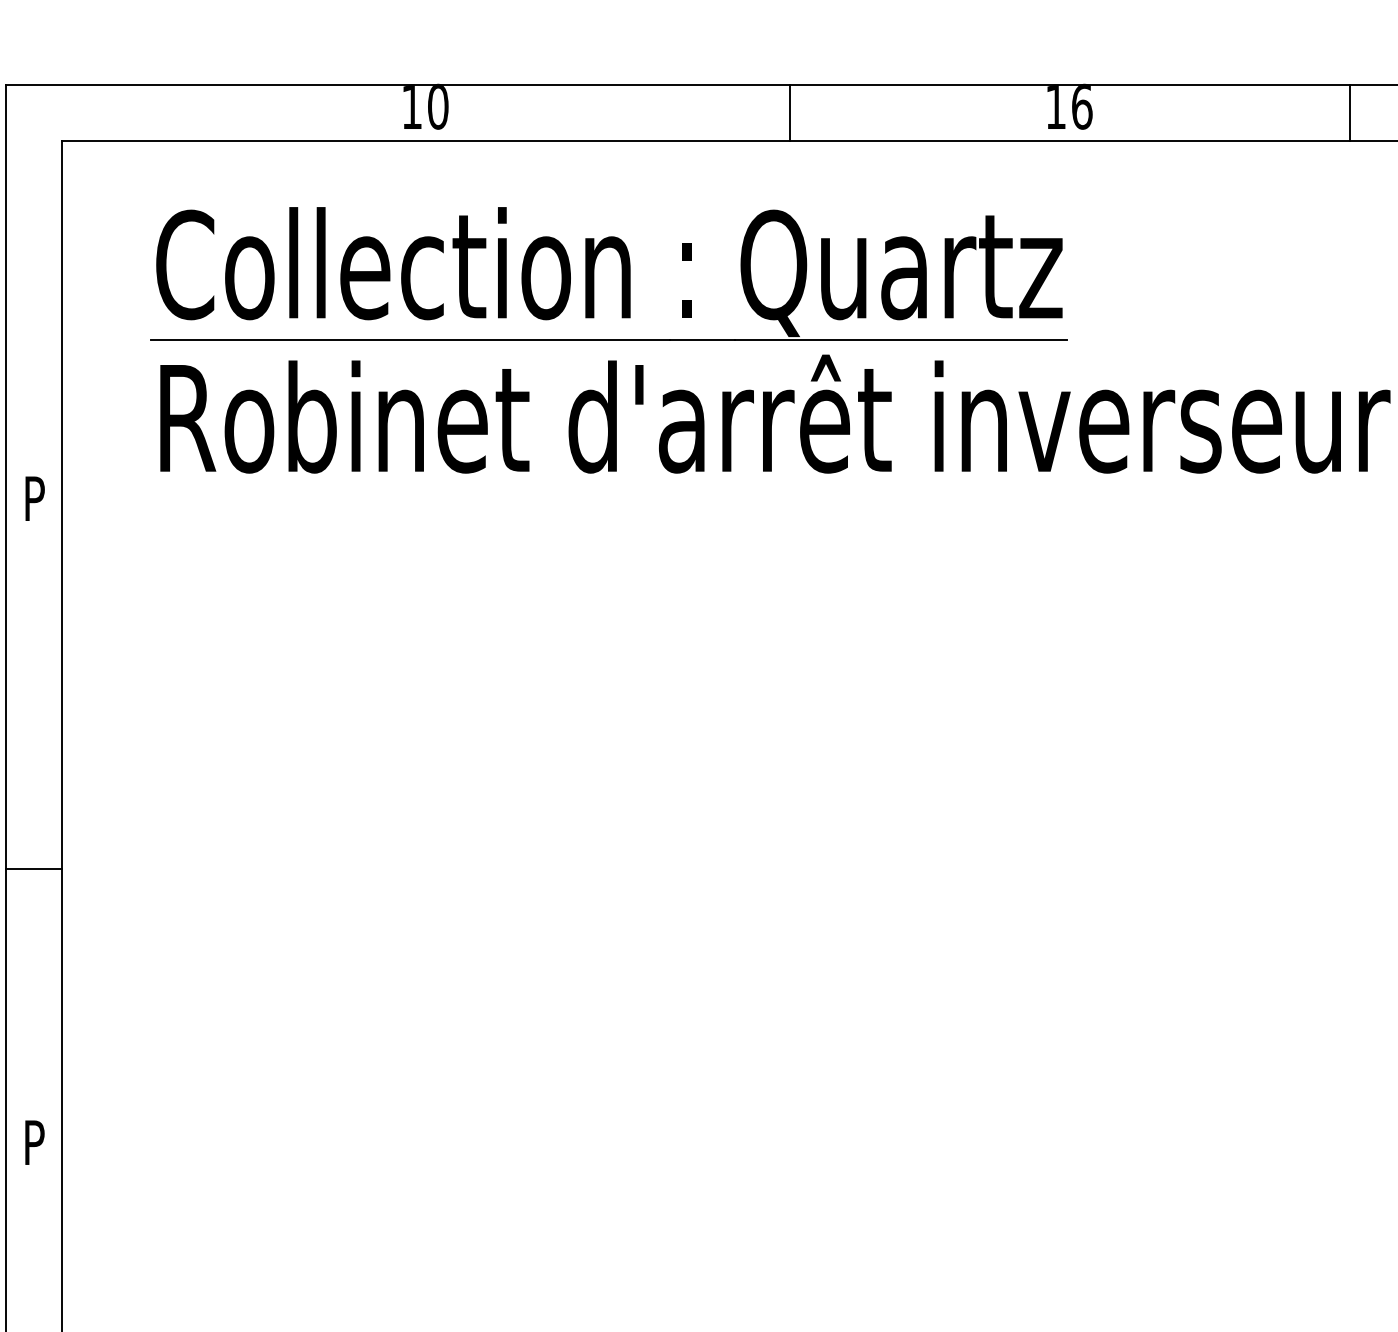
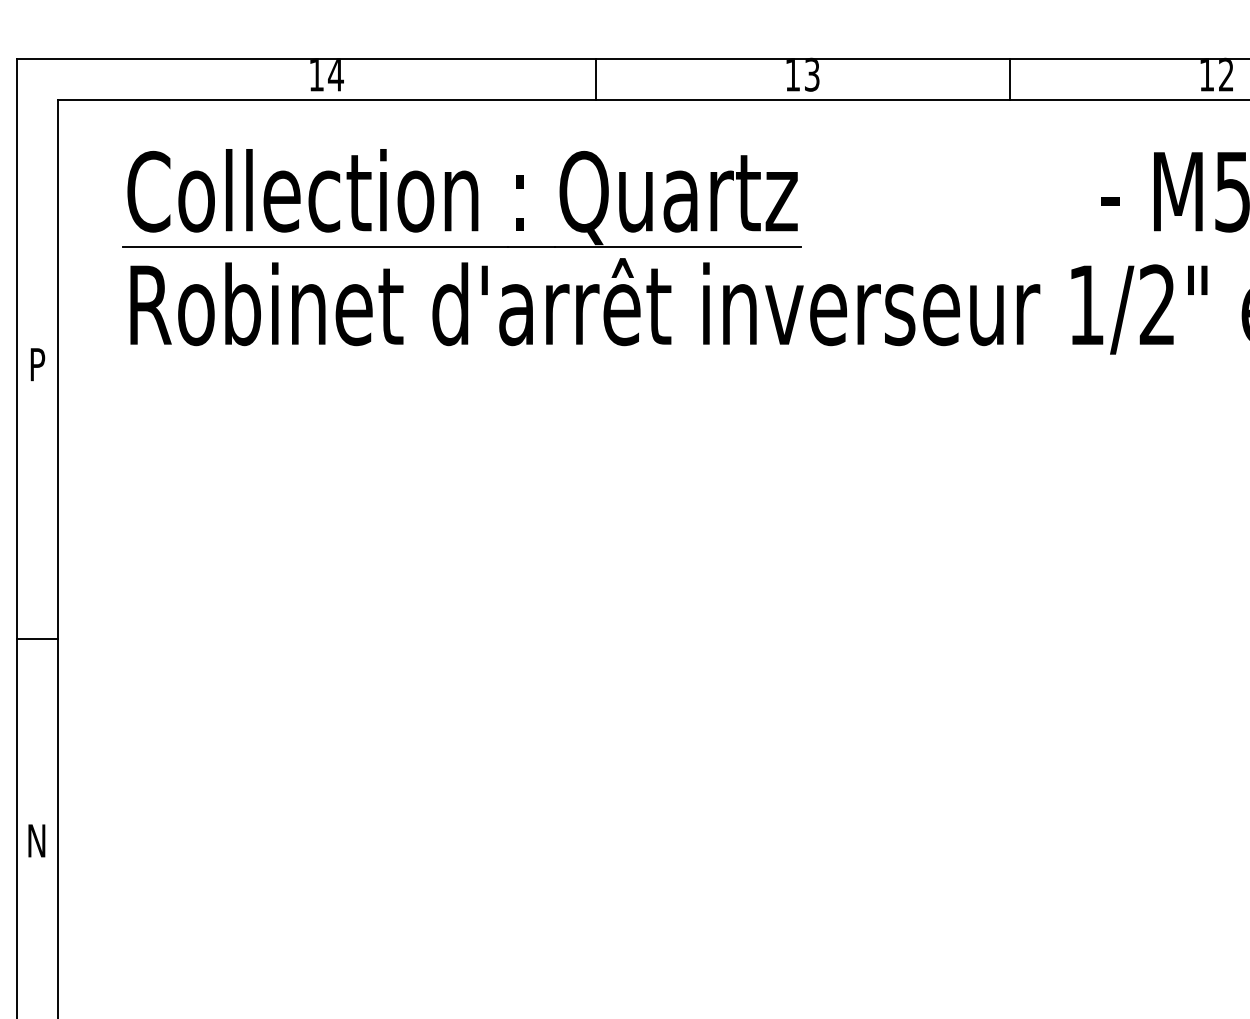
text: (437, 106) -> (335, 74), 10 -> 14
text: (1081, 106) -> (811, 74), 16 -> 13
text: (33, 1142) -> (36, 840), P -> N

